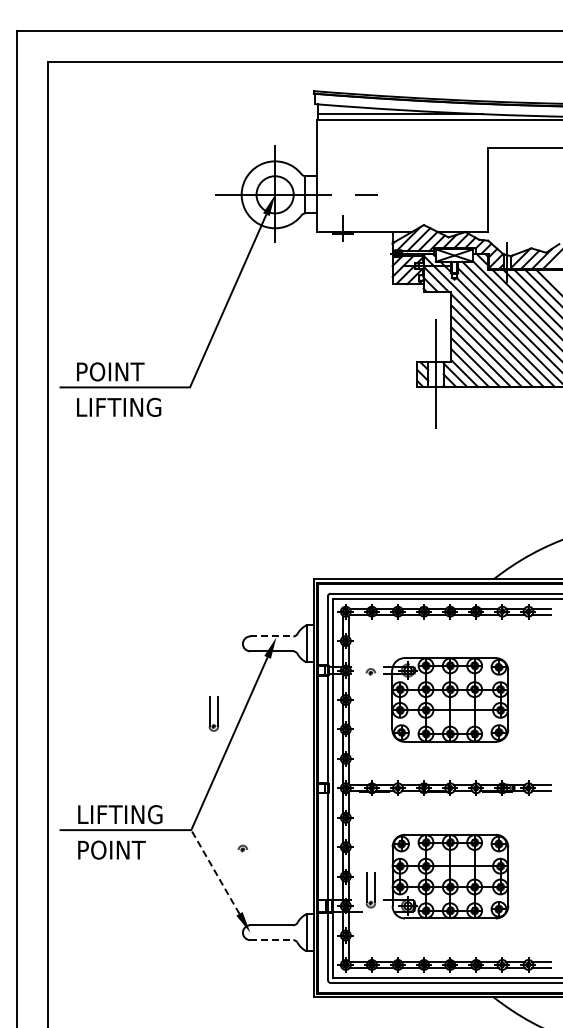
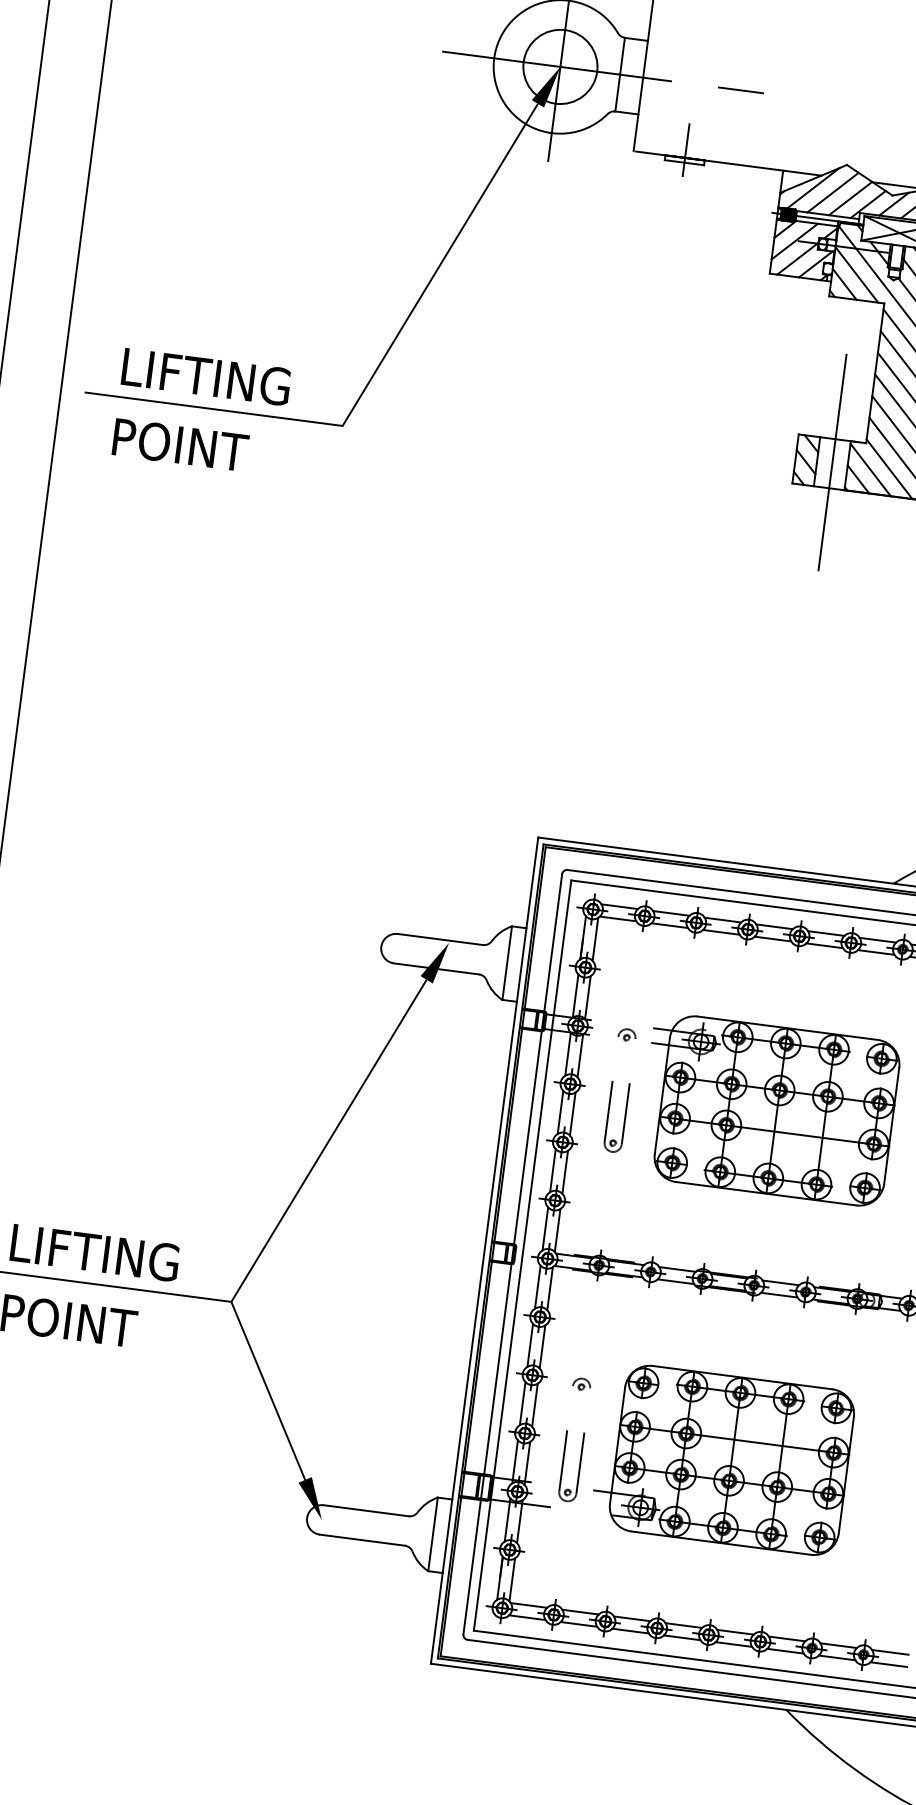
text: (120, 371) -> (209, 376), POINT -> LIFTING
text: (120, 406) -> (200, 445), LIFTING -> POINT
line: (271, 636) -> (439, 939), dashed -> solid
part: (213, 713) -> (615, 1117), moved
part: (242, 848) -> (581, 1384), moved
line: (215, 871) -> (268, 1389), dashed -> solid
line: (271, 940) -> (361, 1540), dashed -> solid

